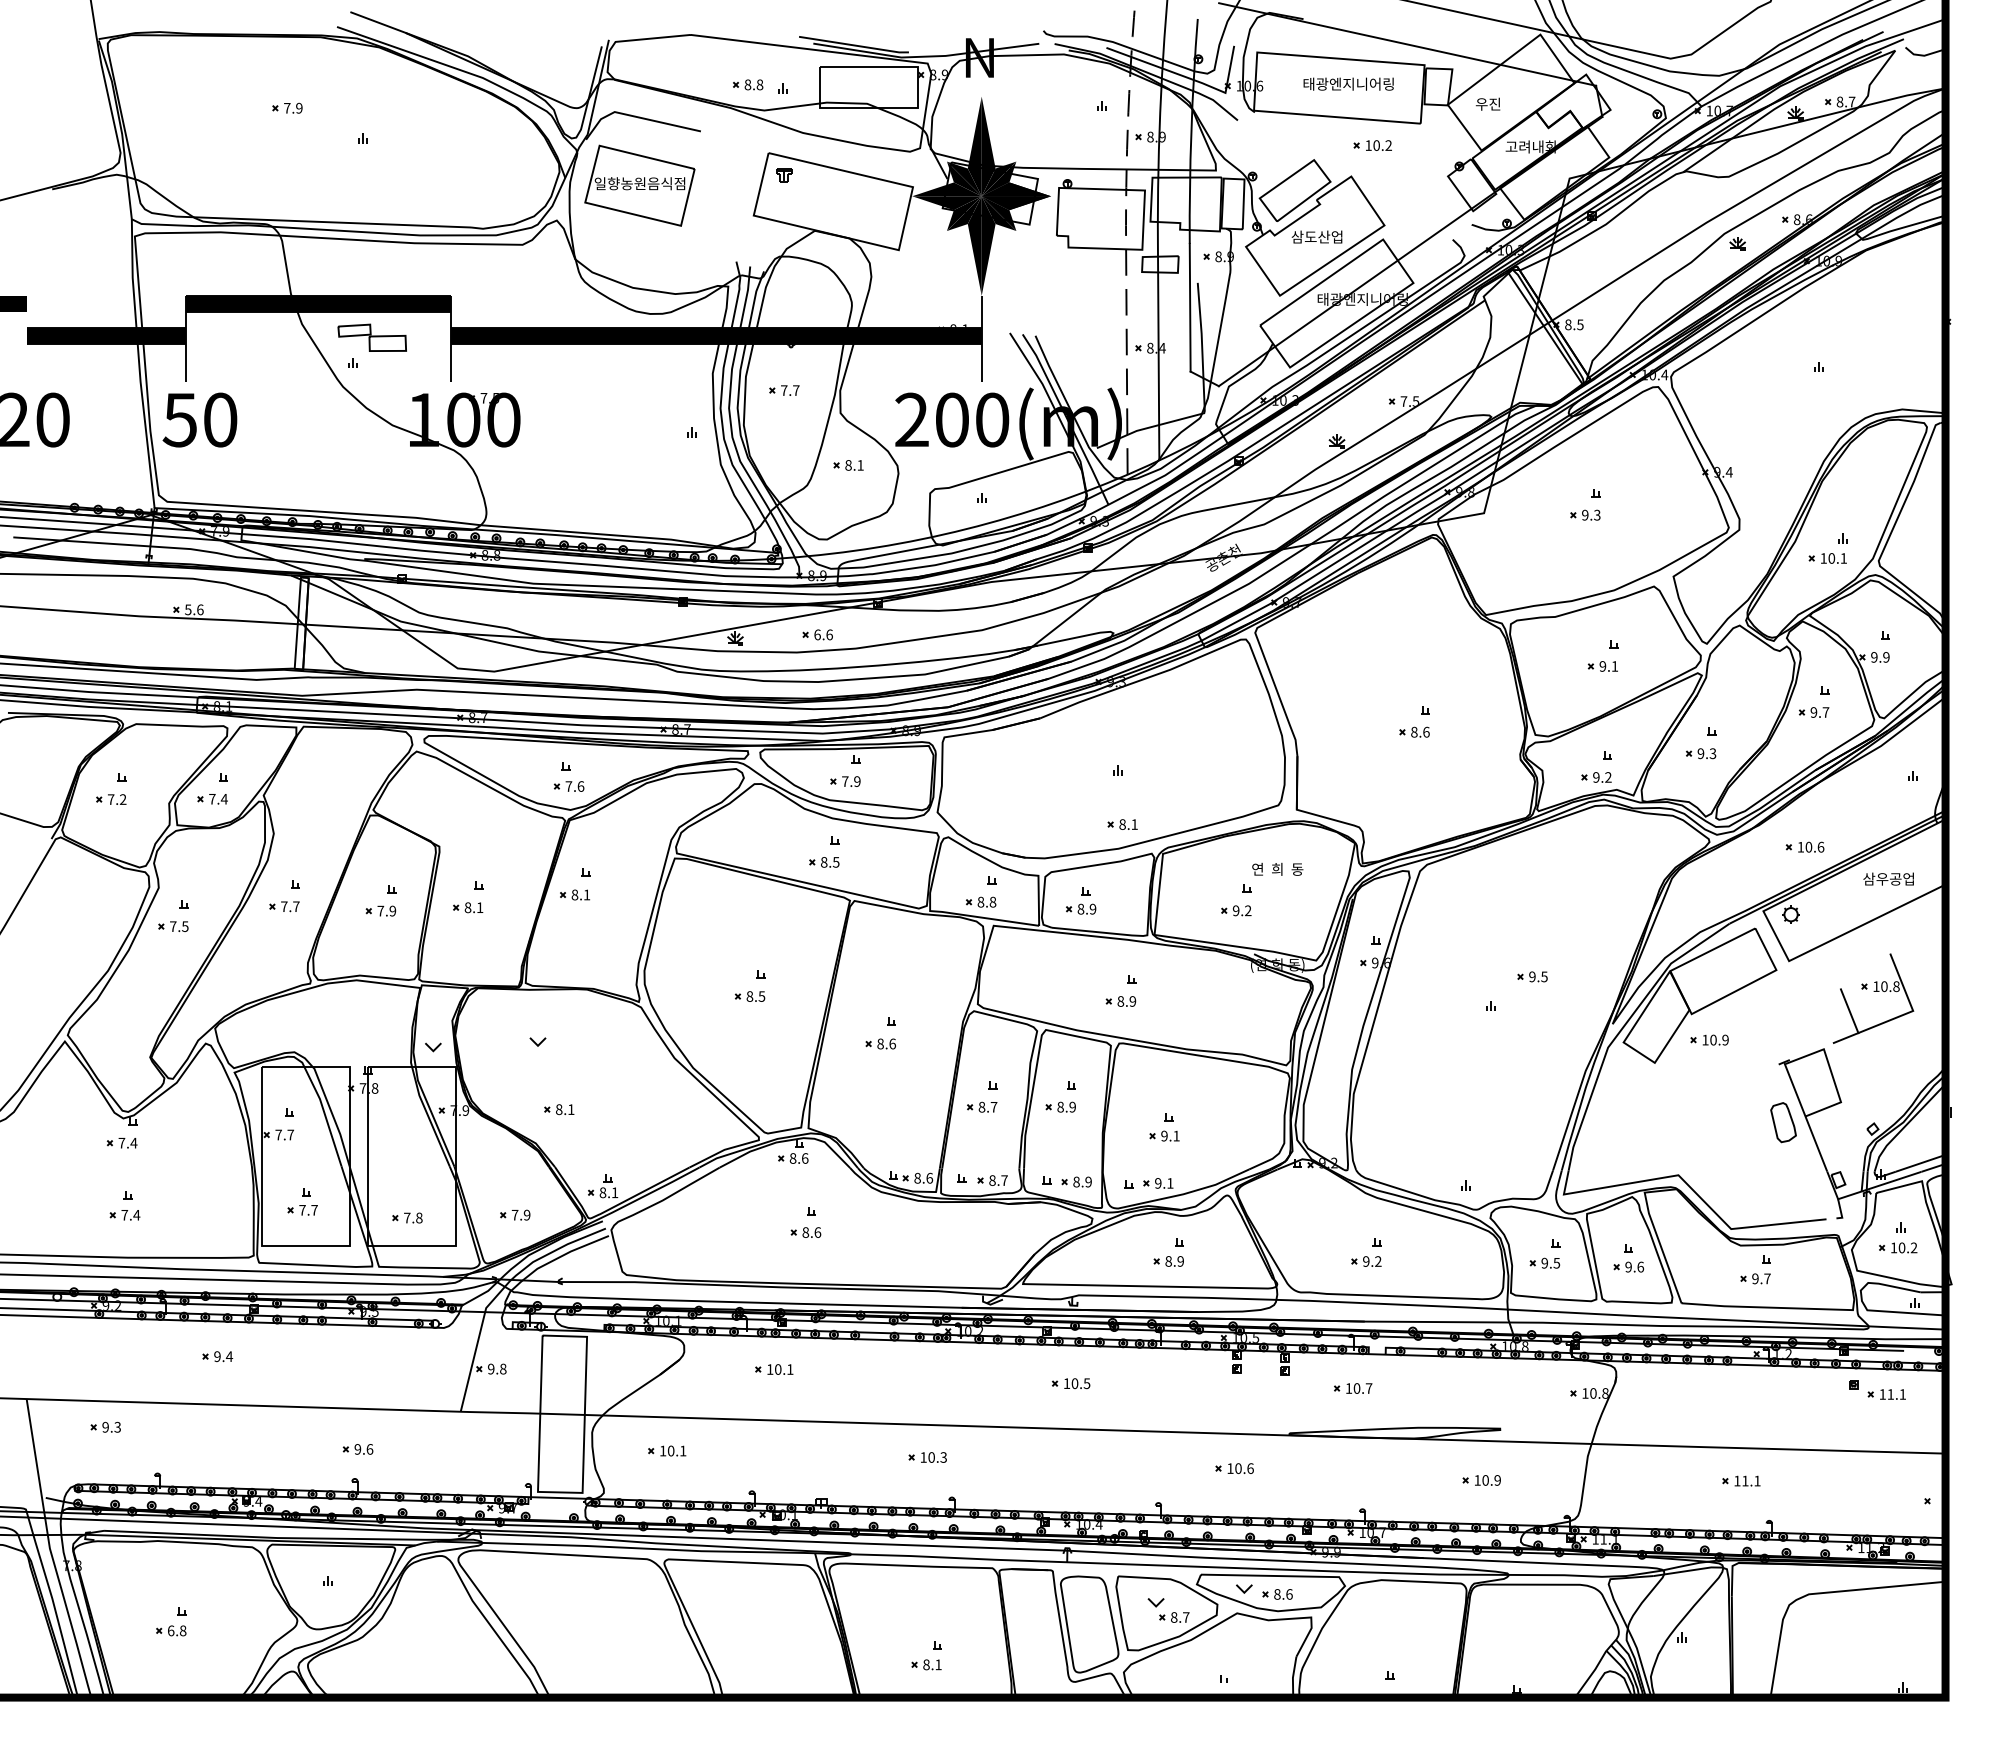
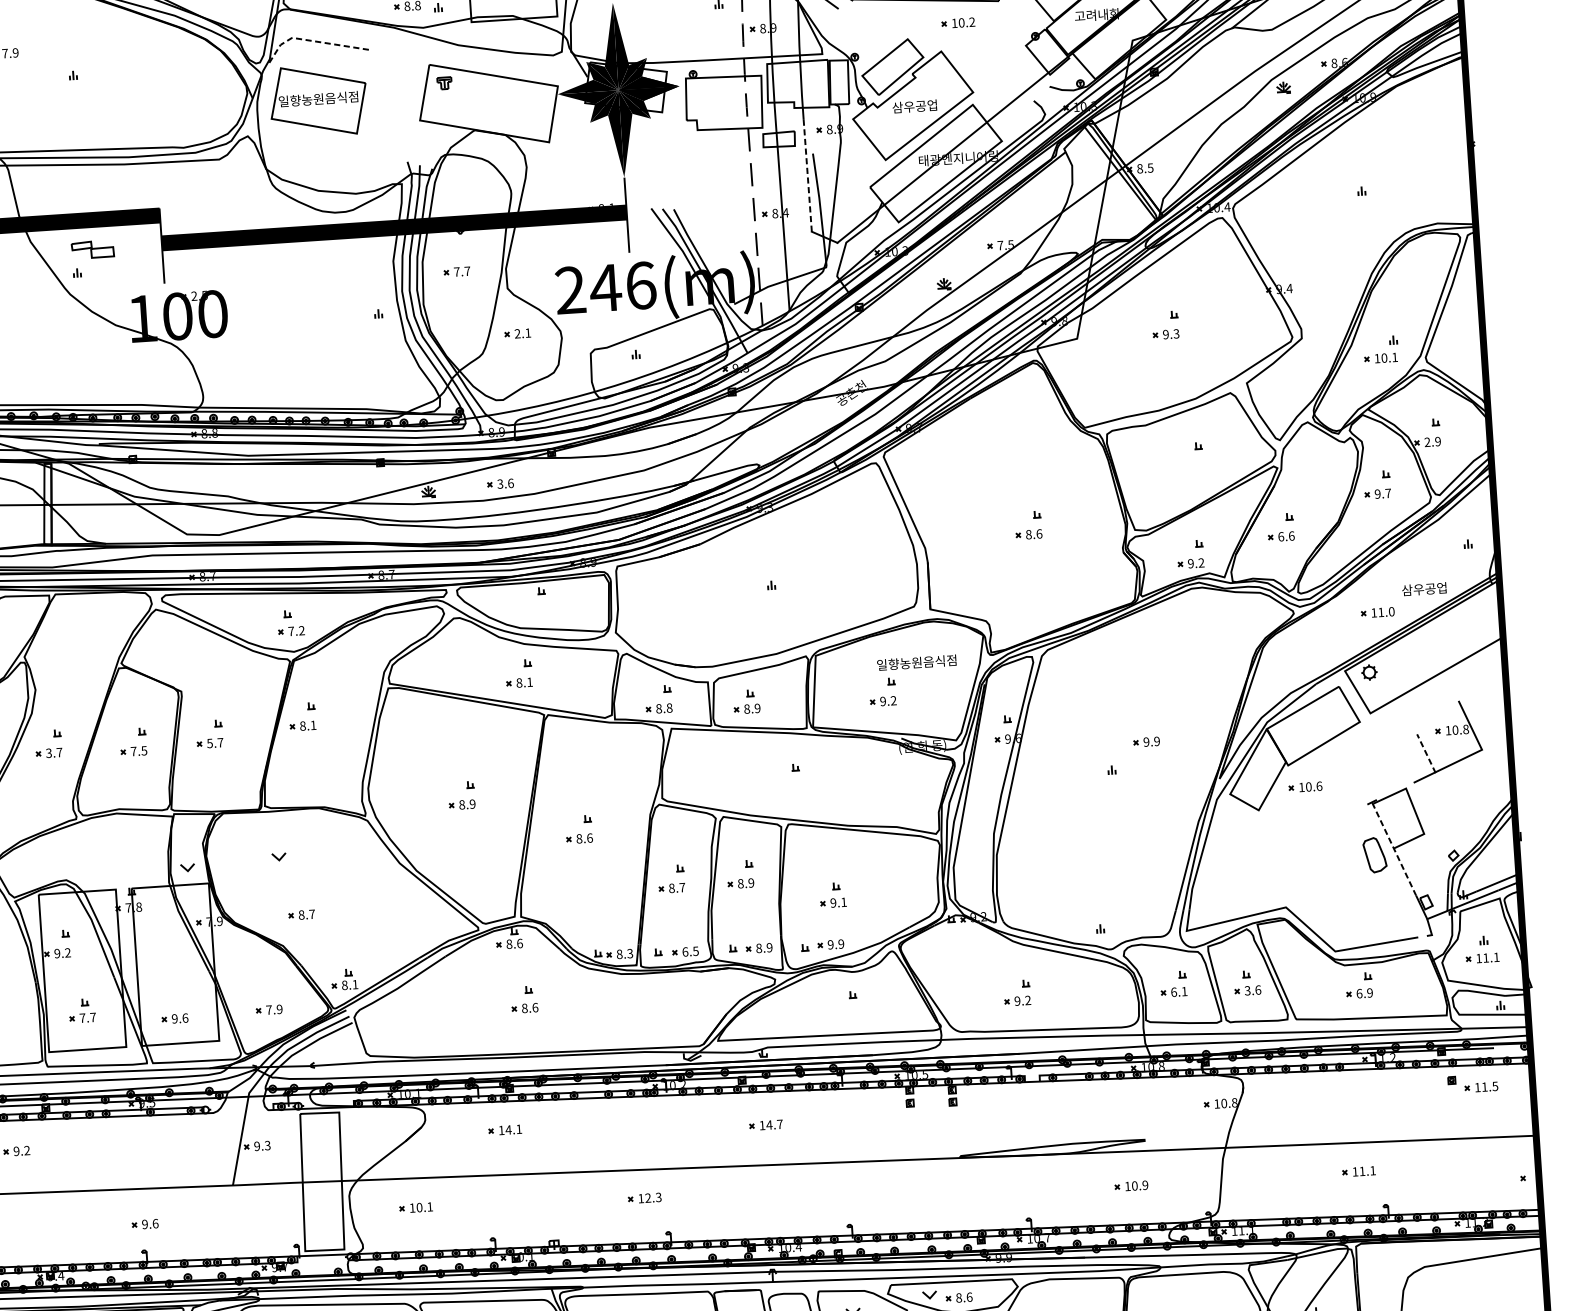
line: (636, 116) -> (311, 40), solid -> dashed
text: (1317, 236) -> (915, 106), 삼도산업 -> 삼우공업
line: (1190, 307) -> (808, 175), solid -> dashed
part: (371, 337) -> (92, 249), size x0.7
text: (483, 397) -> (193, 295), 7.5 -> 2.5
text: (971, 419) -> (622, 286), 200(m) -> 246(m)
text: (848, 465) -> (517, 333), 8.1 -> 2.1
text: (817, 634) -> (500, 483), 6.6 -> 3.6
text: (1874, 657) -> (1427, 442), 9.9 -> 2.9
part: (1602, 666) -> (1189, 466), removed
text: (1706, 753) -> (1286, 536), 9.3 -> 6.6
part: (845, 781) -> (533, 610), removed
text: (580, 786) -> (301, 630), 7.6 -> 7.2
part: (1122, 824) -> (778, 632), removed
text: (1814, 846) -> (1386, 611), 10.6 -> 11.0
text: (835, 862) -> (529, 682), 8.5 -> 8.1
text: (1277, 868) -> (916, 662), 연  희  동 -> 일향농원음식점
text: (1888, 878) -> (1424, 588), moved
text: (284, 906) -> (49, 753), 7.7 -> 3.7
text: (473, 907) -> (214, 742), 8.1 -> 5.7
text: (392, 910) -> (144, 750), 7.9 -> 7.5
text: (1544, 976) -> (1157, 741), 9.5 -> 9.9
text: (761, 996) -> (472, 804), 8.5 -> 8.9
part: (1120, 1001) -> (787, 787), removed
line: (1849, 1011) -> (1426, 753), solid -> dashed
text: (1725, 1039) -> (1319, 785), 10.9 -> 10.6
text: (571, 1109) -> (312, 914), 8.1 -> 8.7
line: (1806, 1117) -> (1394, 849), solid -> dashed
text: (284, 1134) -> (62, 952), 7.7 -> 9.2
text: (929, 1177) -> (629, 952), 8.6 -> 8.3
text: (998, 1180) -> (690, 951), 8.7 -> 6.5
text: (1170, 1183) -> (841, 944), 9.1 -> 9.9
text: (413, 1217) -> (180, 1018), 7.8 -> 9.6
text: (1907, 1247) -> (1490, 957), 10.2 -> 11.1
part: (1168, 1261) -> (844, 1012), removed
text: (1550, 1262) -> (1178, 991), 9.5 -> 6.1
text: (1628, 1267) -> (1247, 991), 9.6 -> 3.6
text: (1761, 1278) -> (1364, 993), 9.7 -> 6.9
text: (229, 1356) -> (27, 1150), 9.4 -> 9.2
text: (503, 1368) -> (267, 1145), 9.8 -> 9.3
text: (777, 1369) -> (507, 1130), 10.1 -> 14.1
text: (1080, 1383) -> (774, 1124), 10.5 -> 14.7
part: (1353, 1388) -> (1013, 1113), removed
text: (1902, 1394) -> (1495, 1086), 11.1 -> 11.5
text: (931, 1457) -> (648, 1198), 10.3 -> 12.3
part: (1234, 1468) -> (914, 1190), removed

